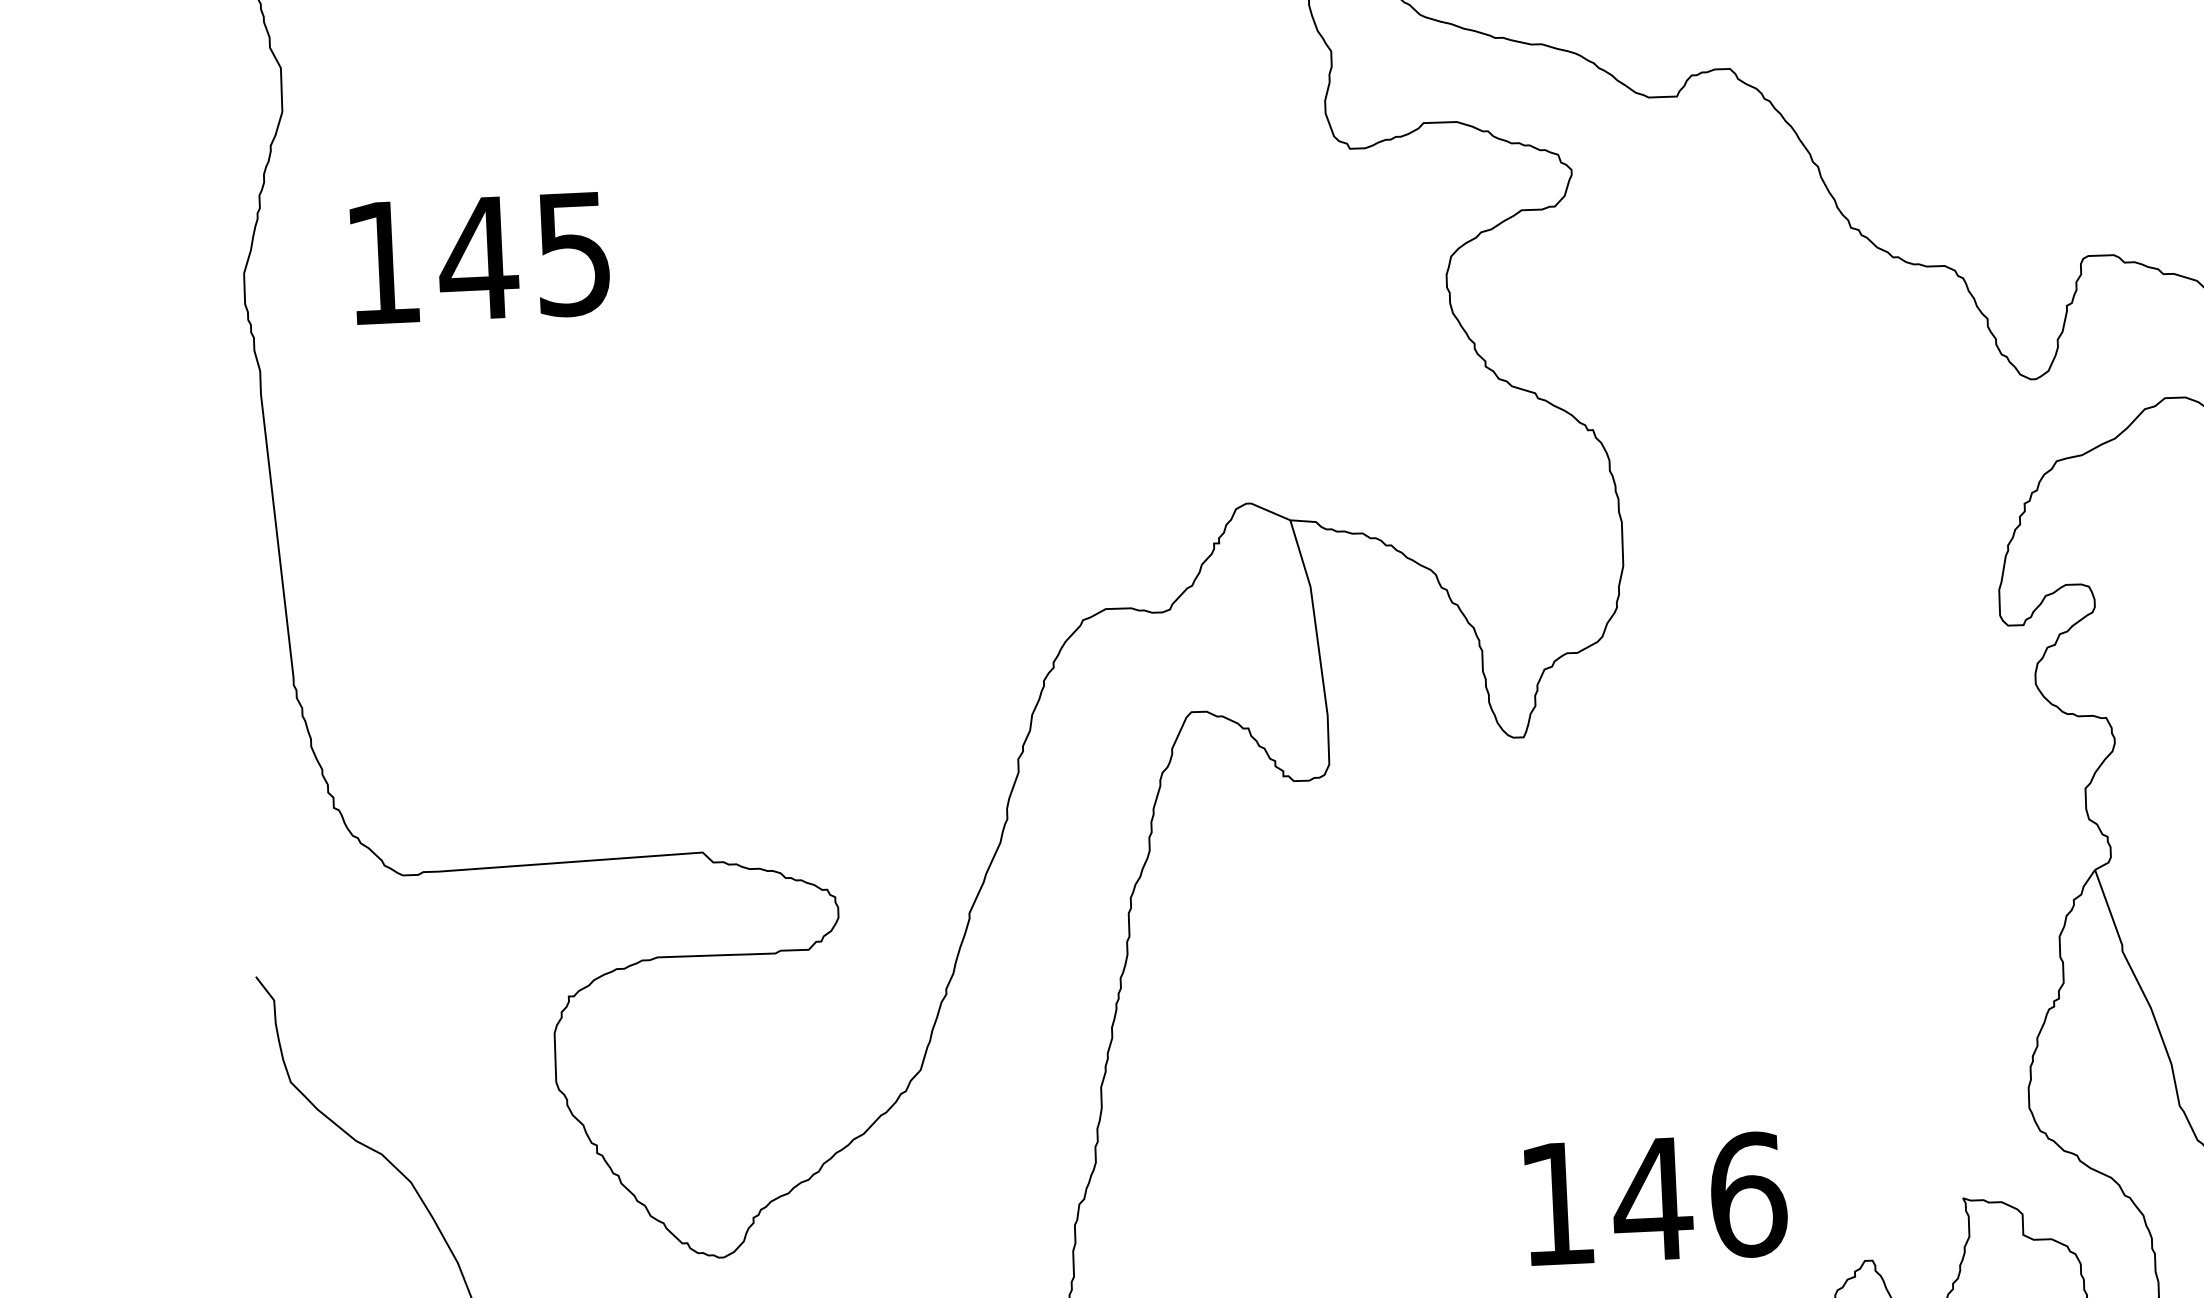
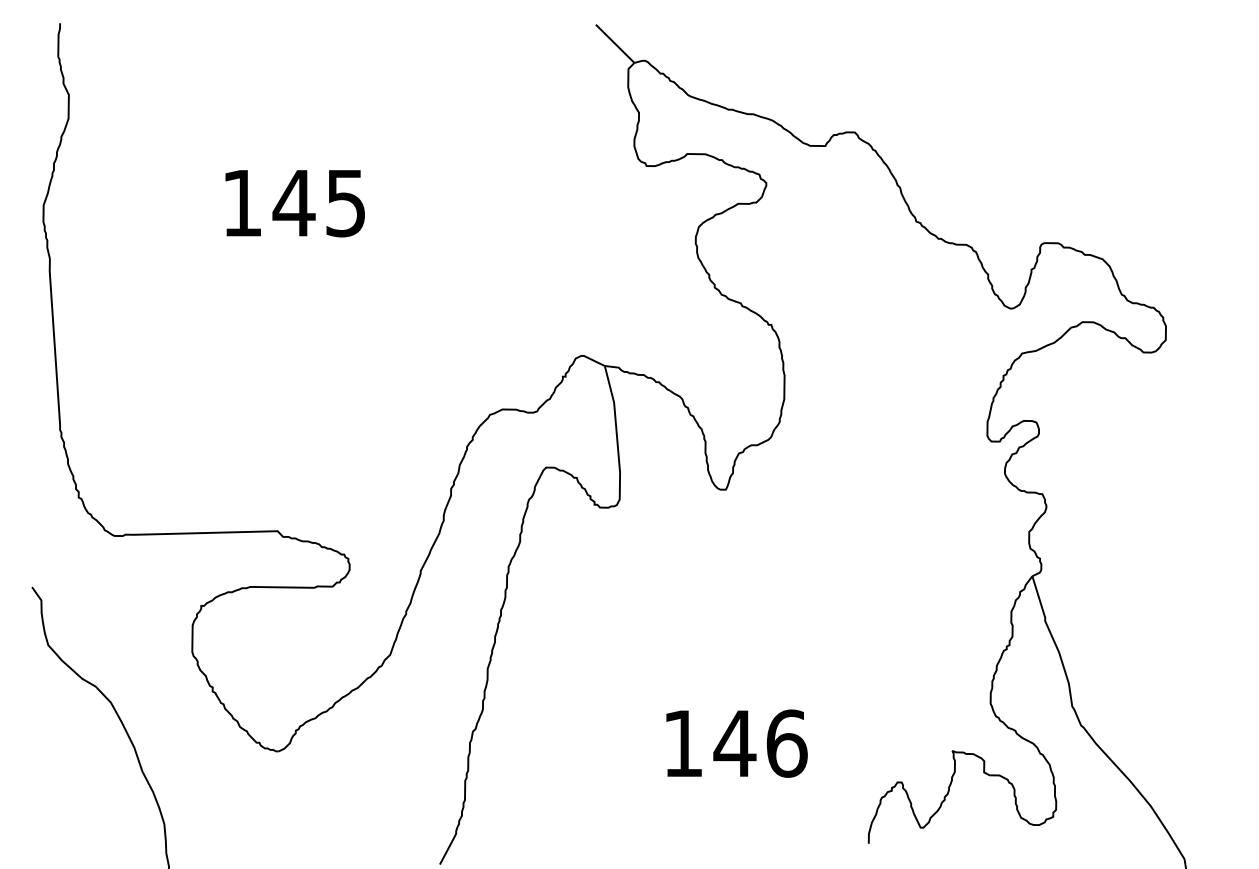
text: (479, 258) -> (294, 203), moved
text: (1655, 1199) -> (736, 743), moved

